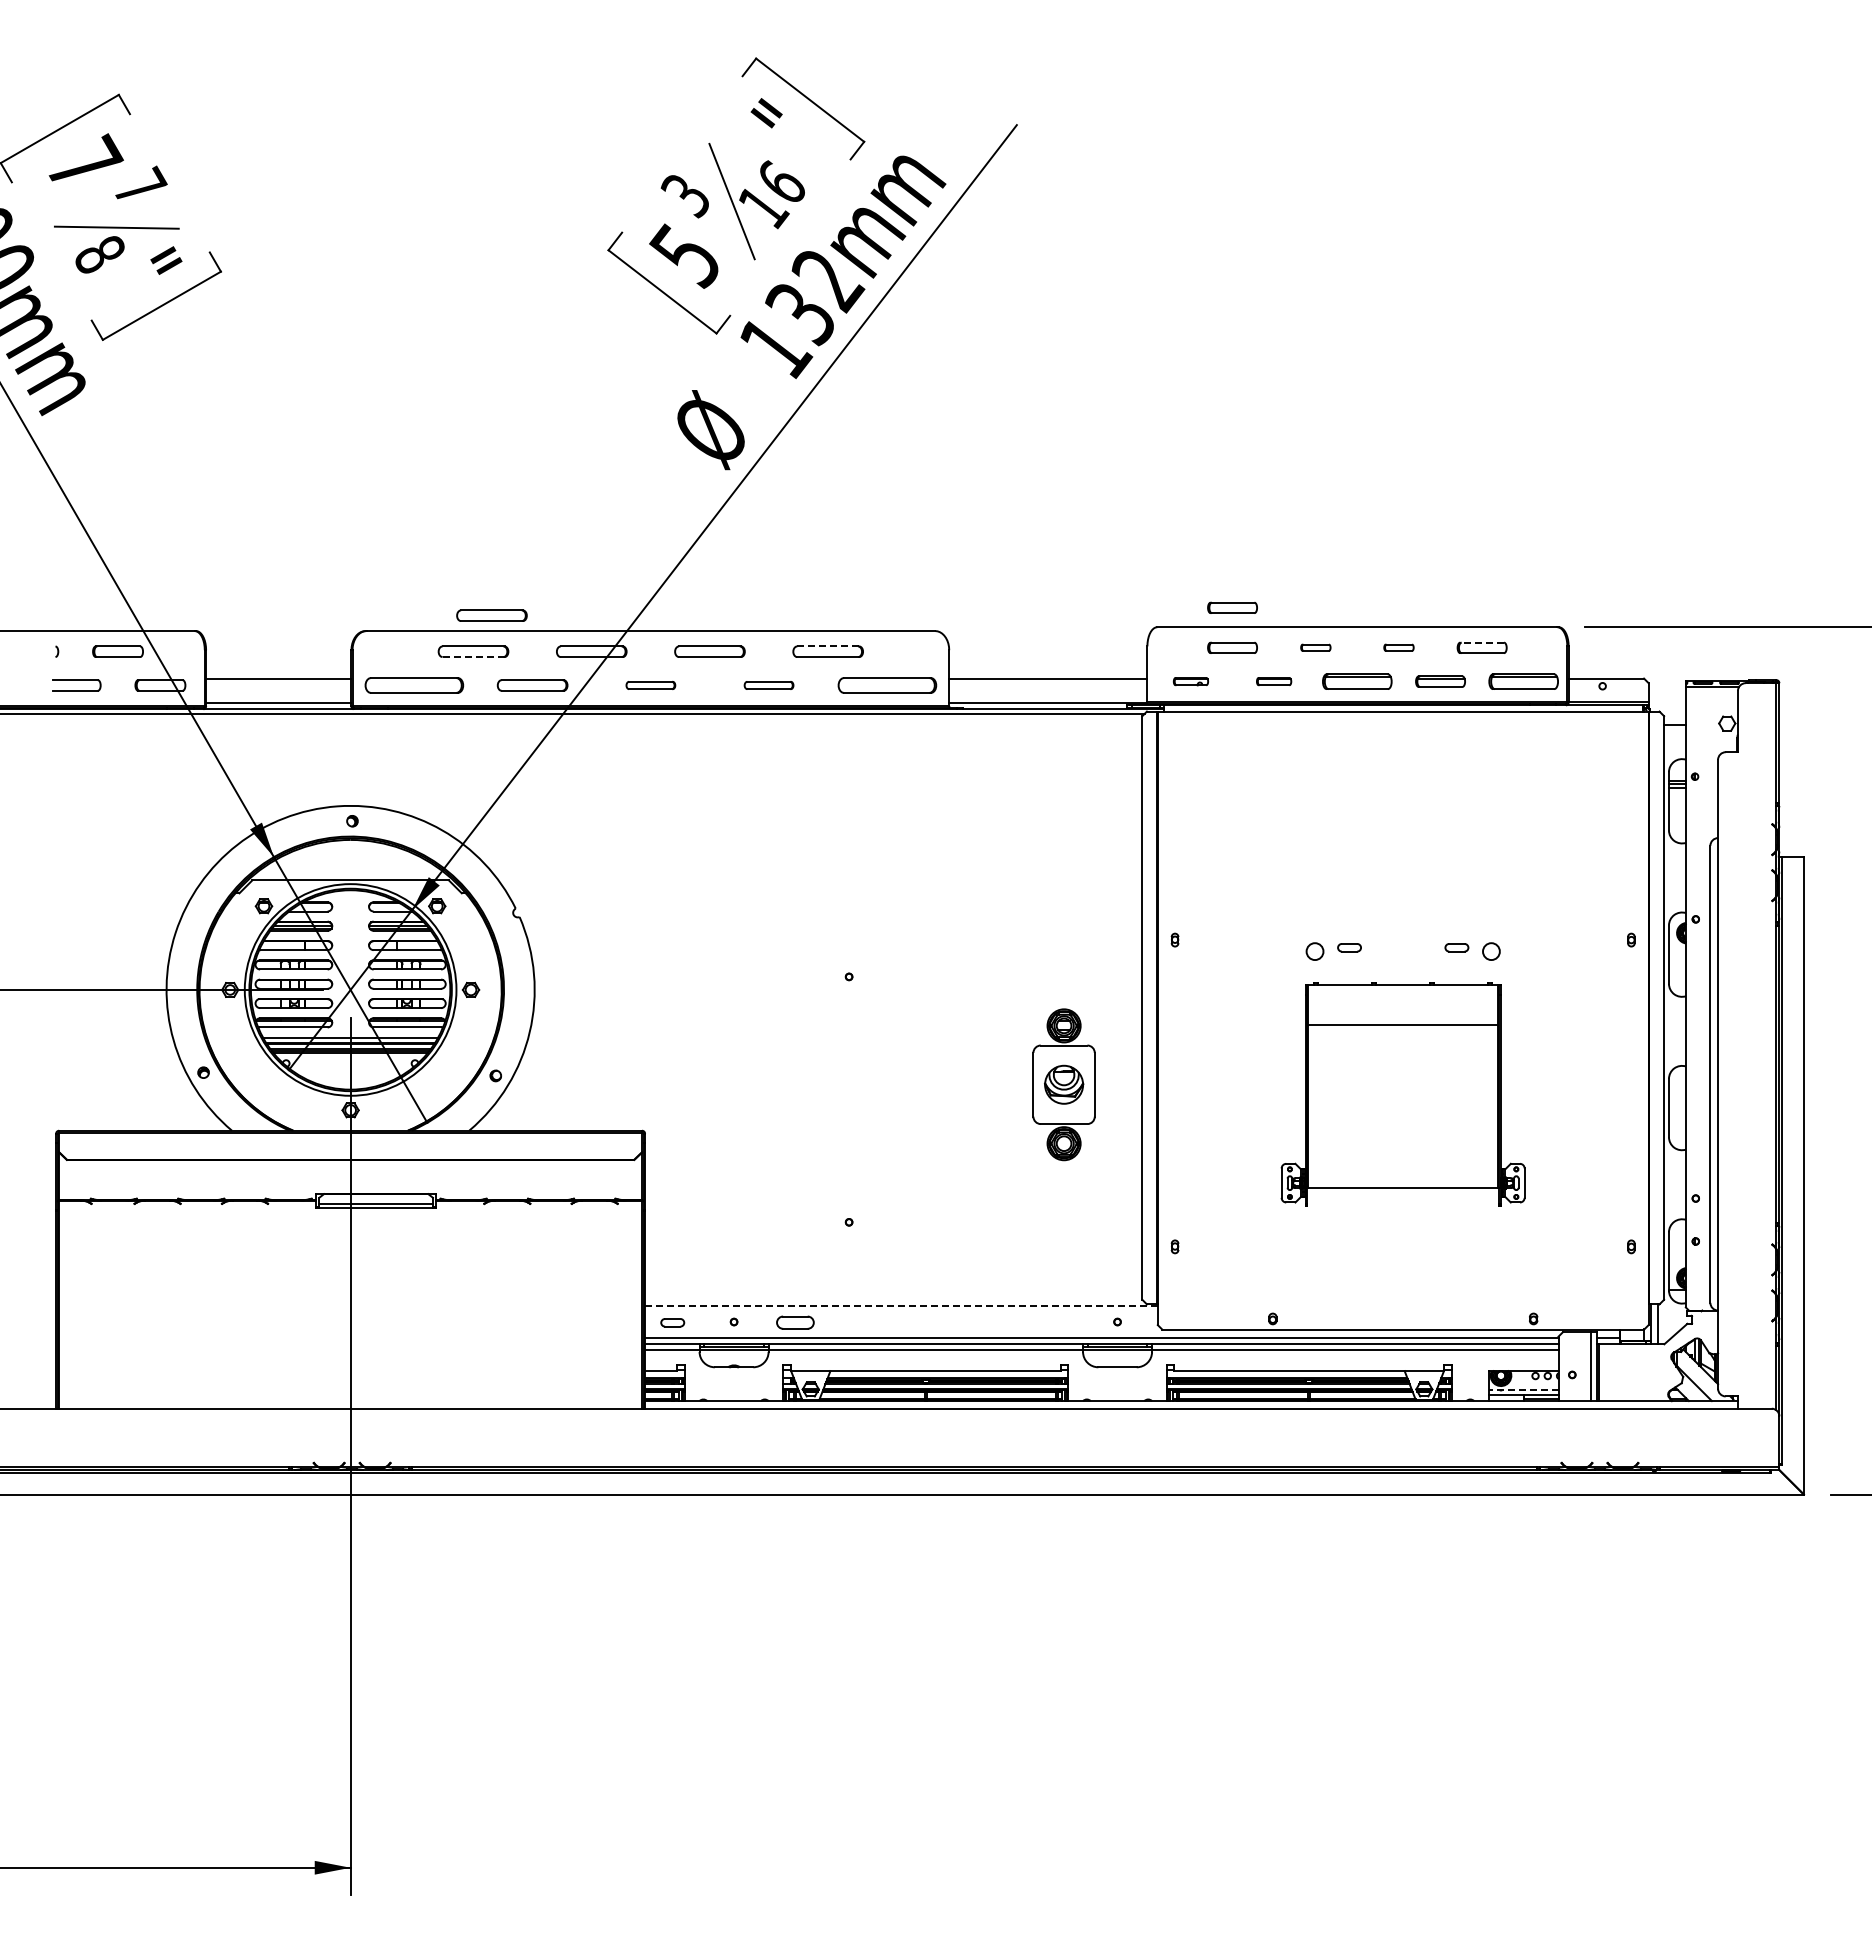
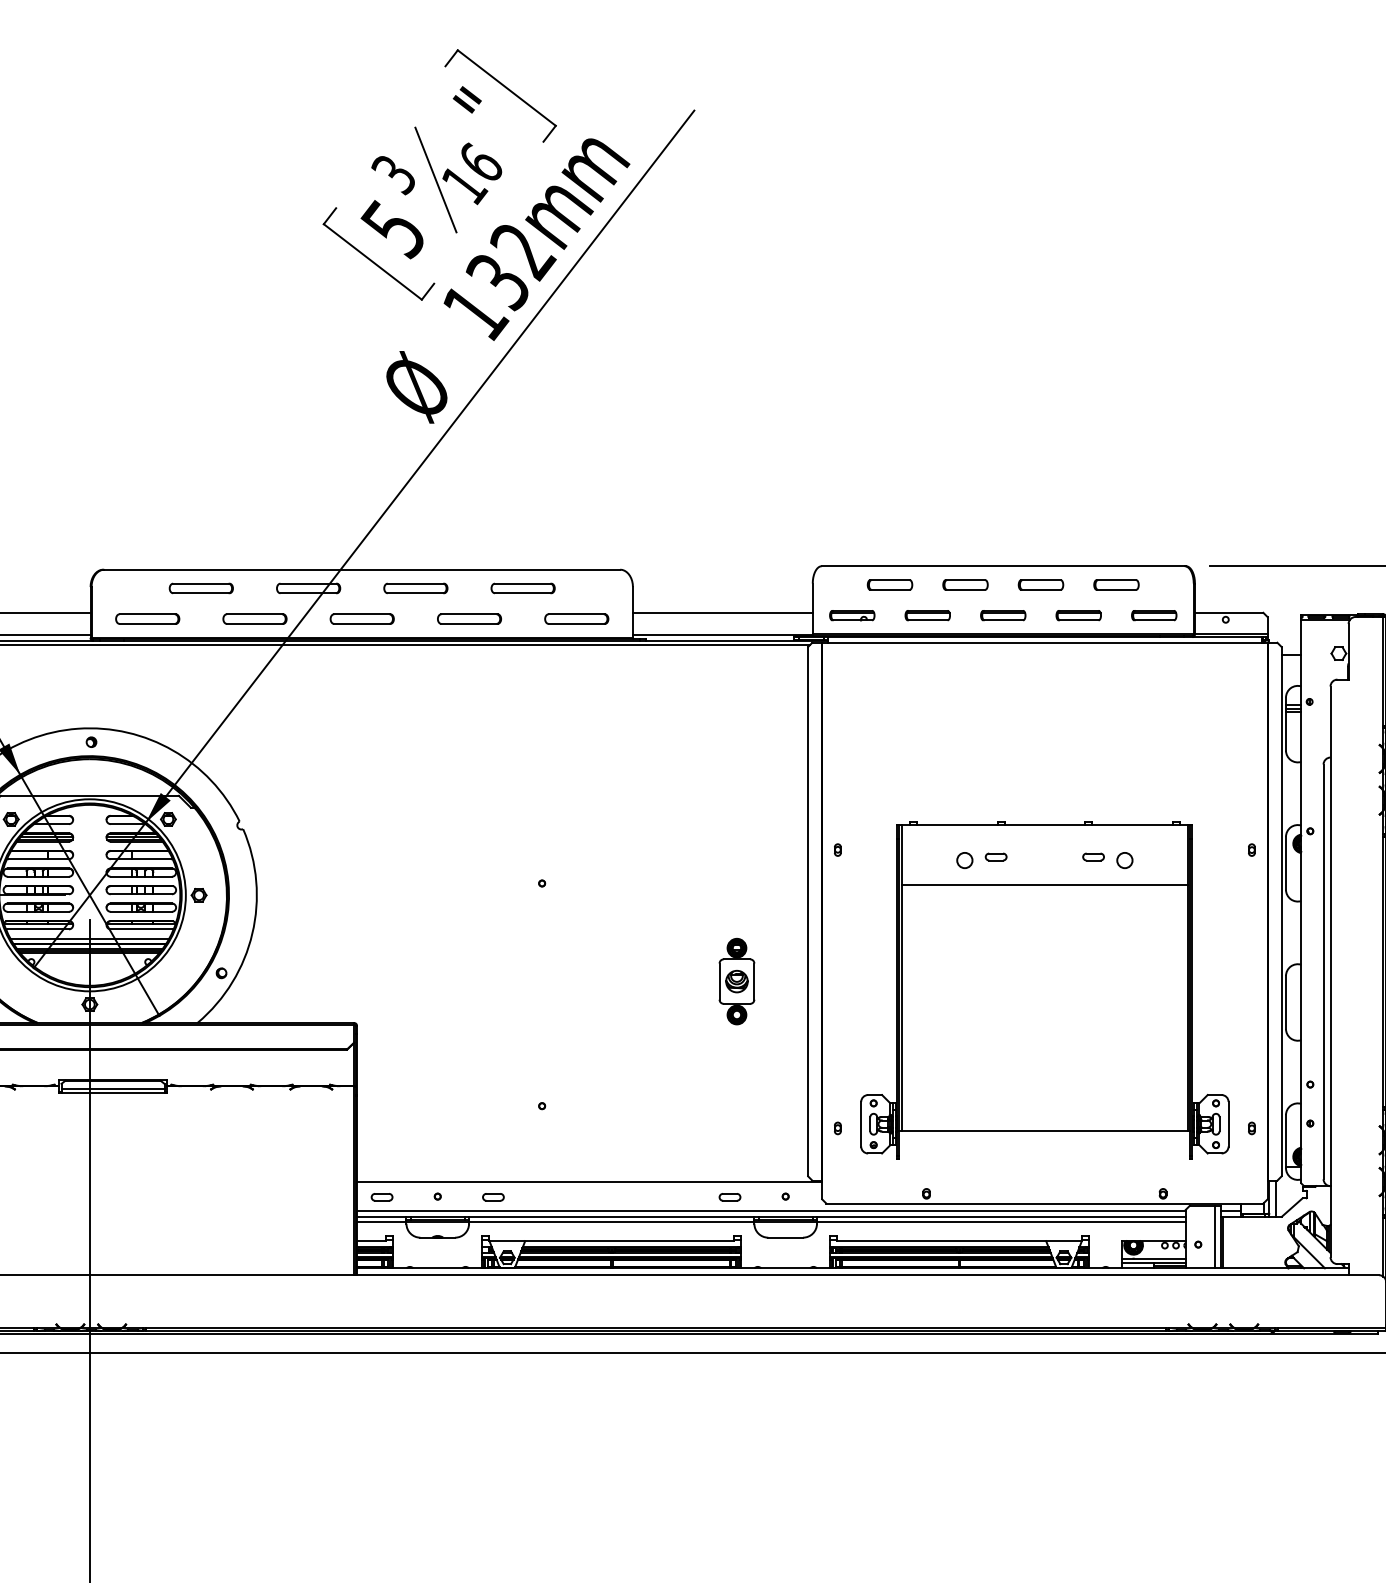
part: (1232, 607) -> (889, 548), removed
part: (491, 615) -> (217, 555), removed
line: (1482, 642) -> (1116, 580), dashed -> solid
line: (828, 646) -> (523, 583), dashed -> solid
part: (1315, 647) -> (965, 584), size x1.67
part: (1398, 647) -> (1040, 584), size x1.67
line: (473, 657) -> (201, 593), dashed -> solid
part: (1190, 681) -> (851, 615), size x1.43
part: (1273, 681) -> (927, 615), size x1.43
part: (1357, 681) -> (1003, 615), size x0.71
part: (1523, 681) -> (1153, 615), size x0.71
part: (414, 685) -> (147, 619), size x0.71
part: (650, 685) -> (361, 619), size x1.43
part: (768, 685) -> (468, 619), size x1.43
part: (886, 685) -> (576, 619), size x0.71
part: (1063, 1085) -> (736, 982), size x0.62
part: (1402, 1094) -> (1044, 990), size x1.67
line: (900, 1305) -> (588, 1181), dashed -> solid
part: (795, 1322) -> (493, 1197), size x0.62
part: (1055, 1322) -> (729, 1197), added
line: (1523, 1390) -> (1153, 1258), dashed -> solid

